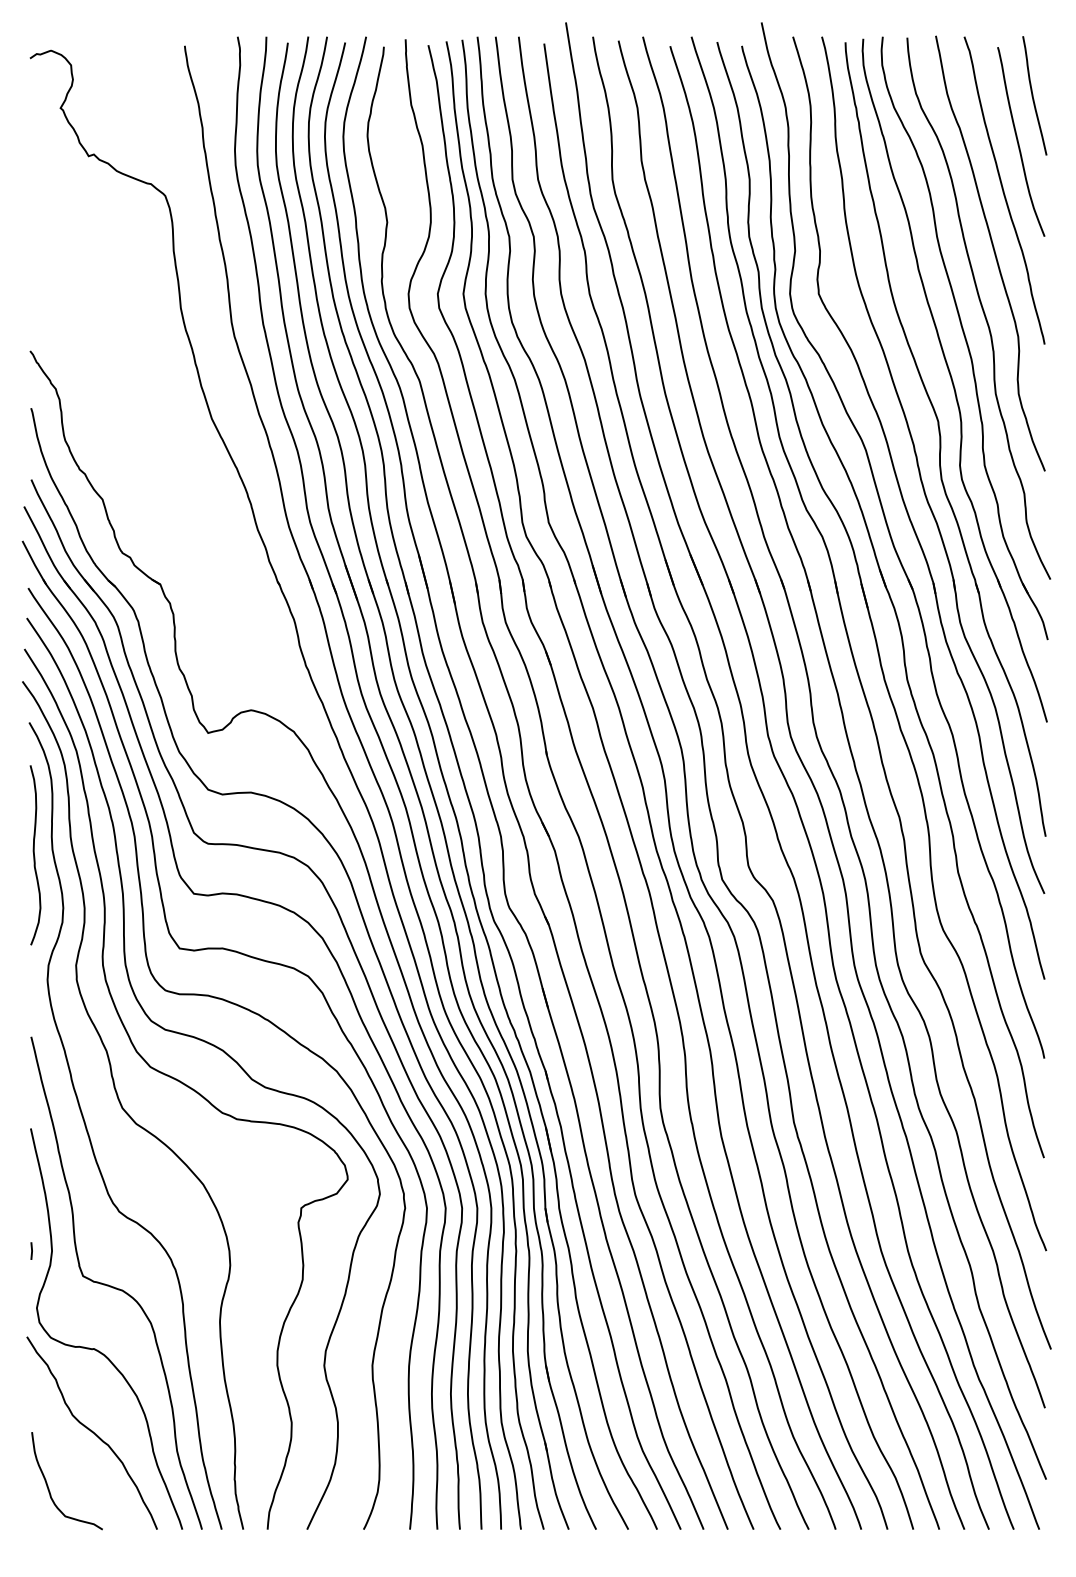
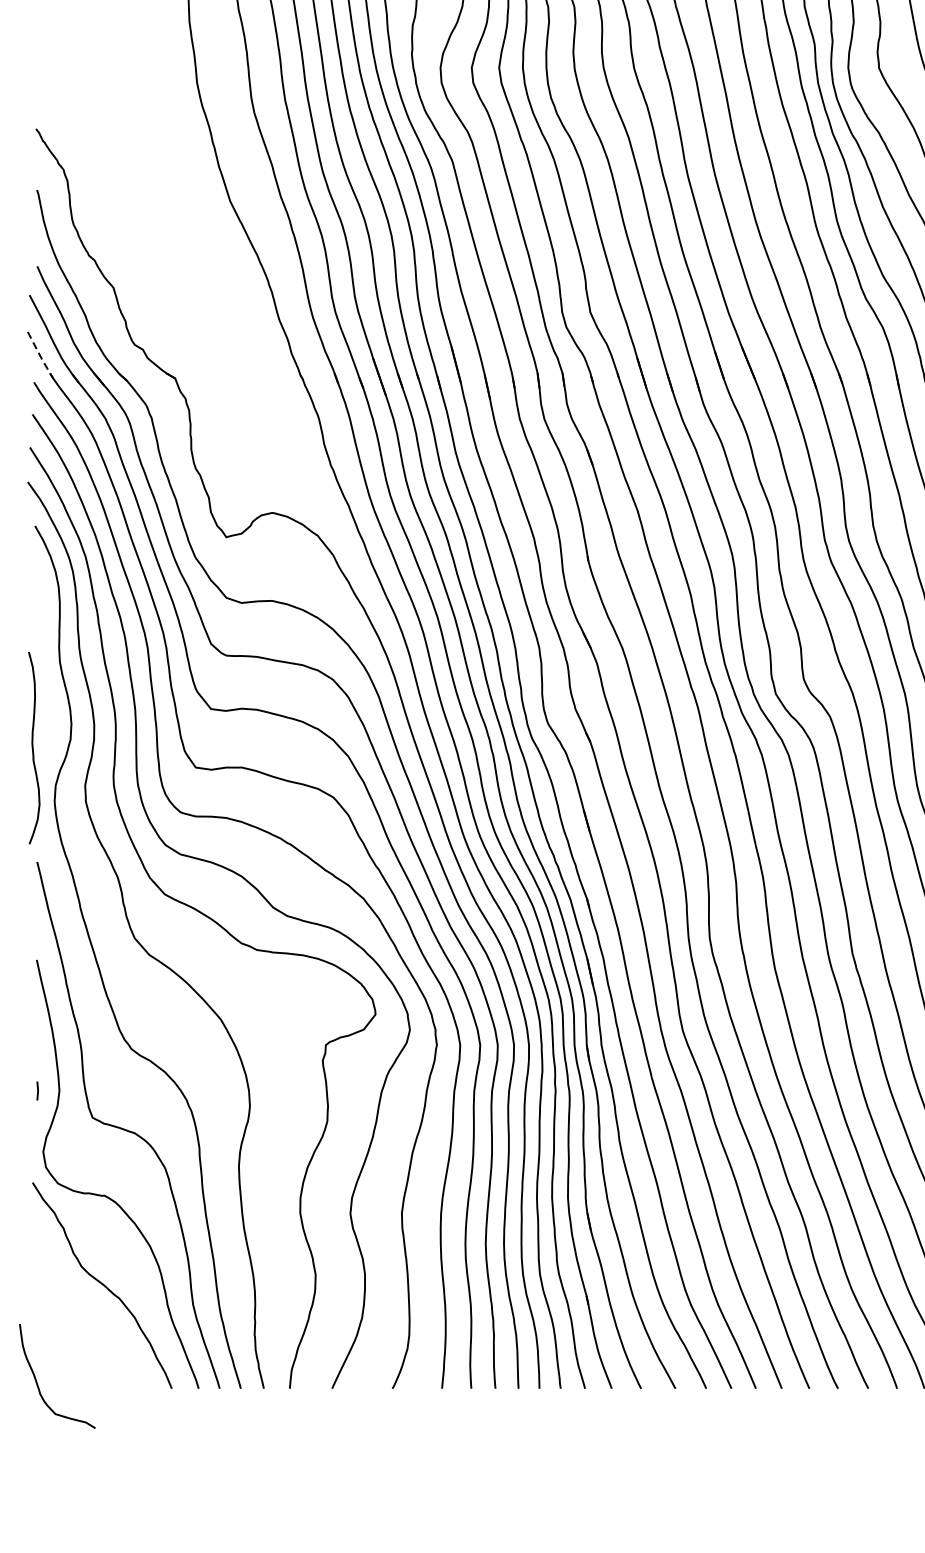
line: (34, 564) -> (40, 357), solid -> dashed
curve: (34, 855) -> (33, 748), moved
curve: (49, 1488) -> (38, 1384), moved

